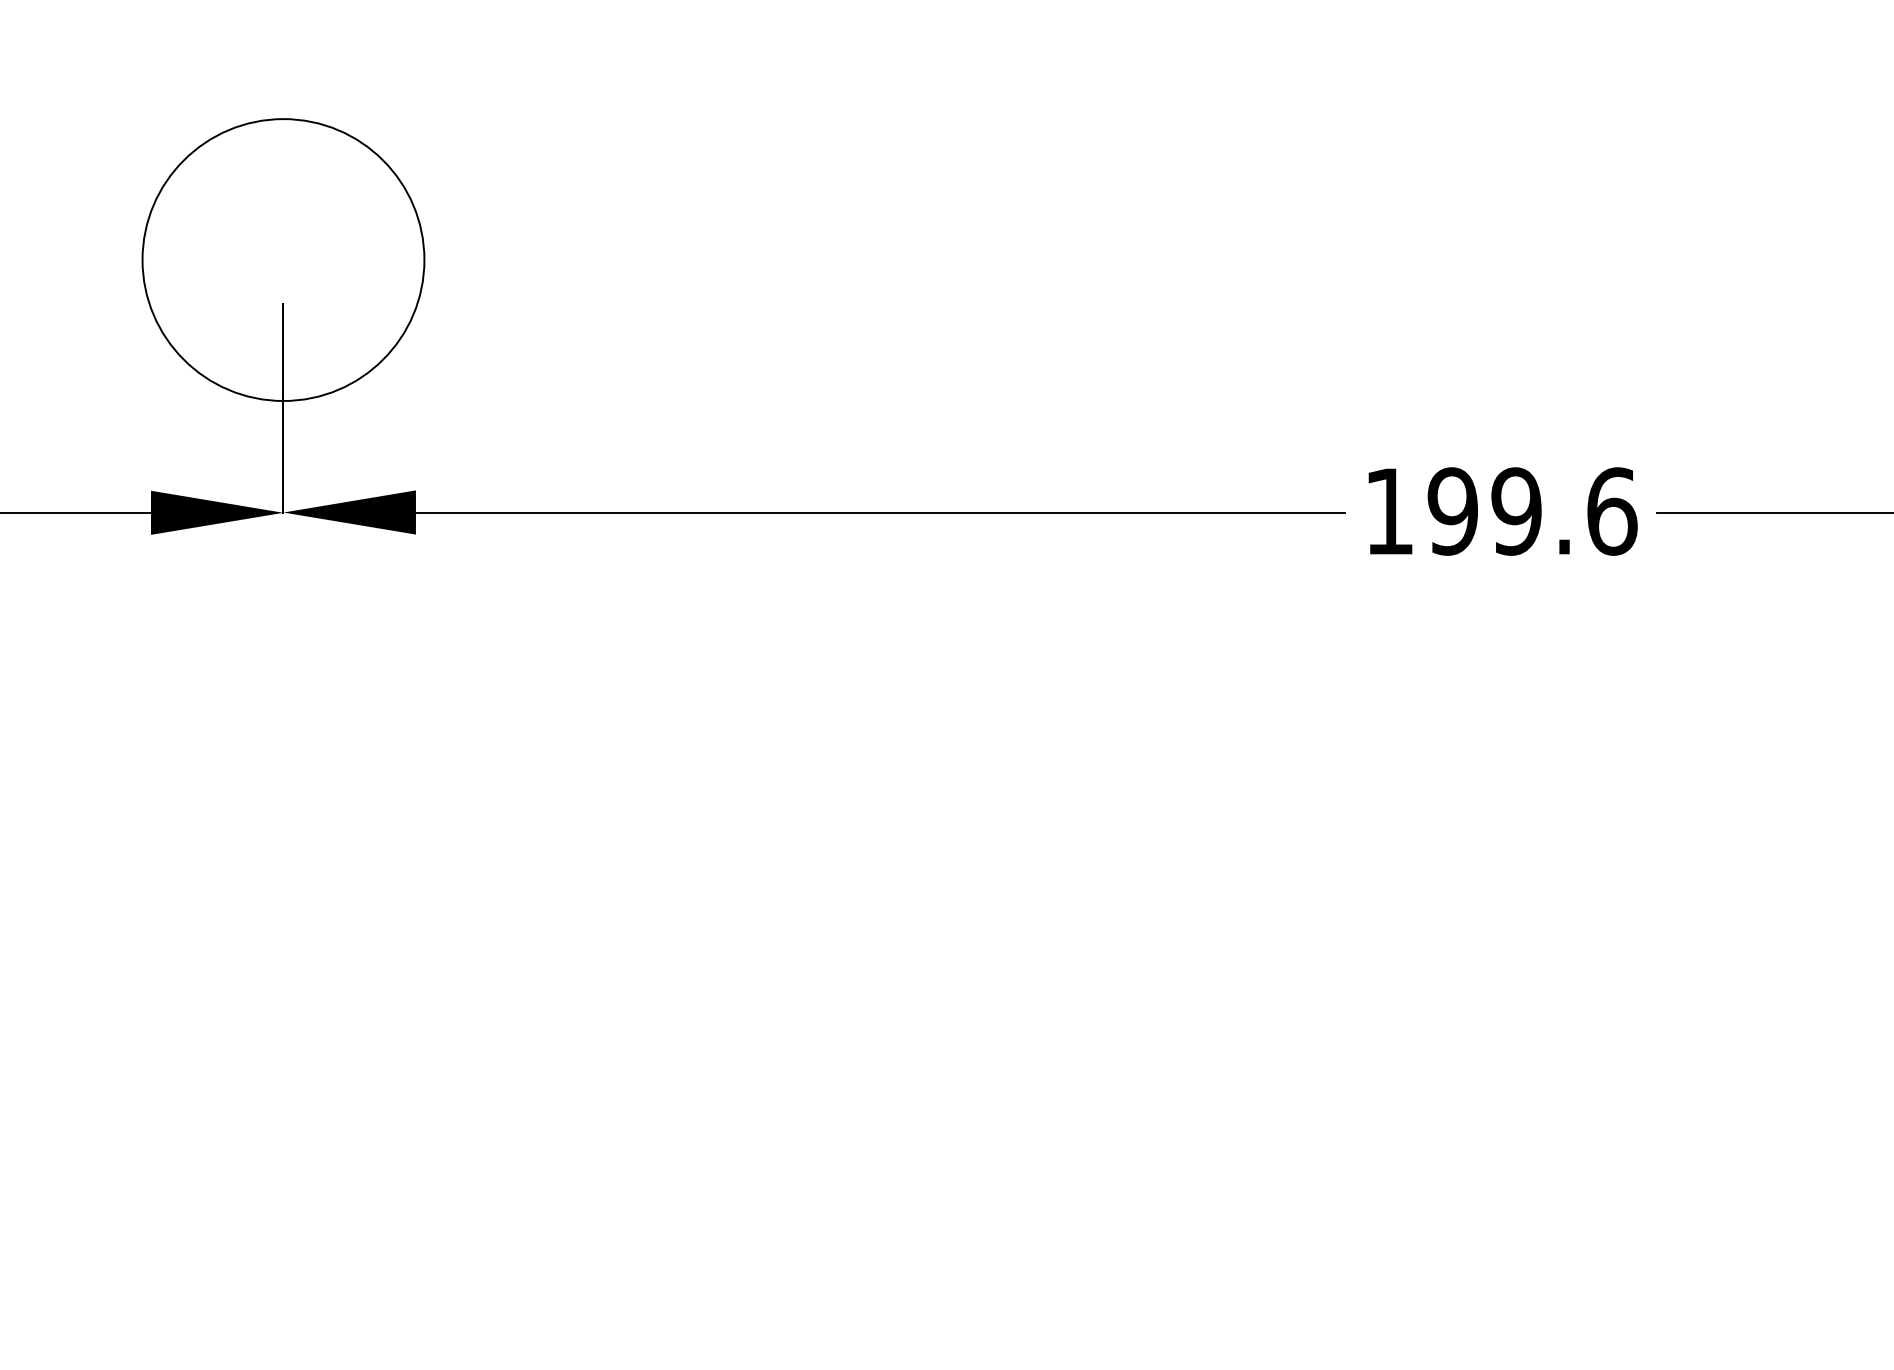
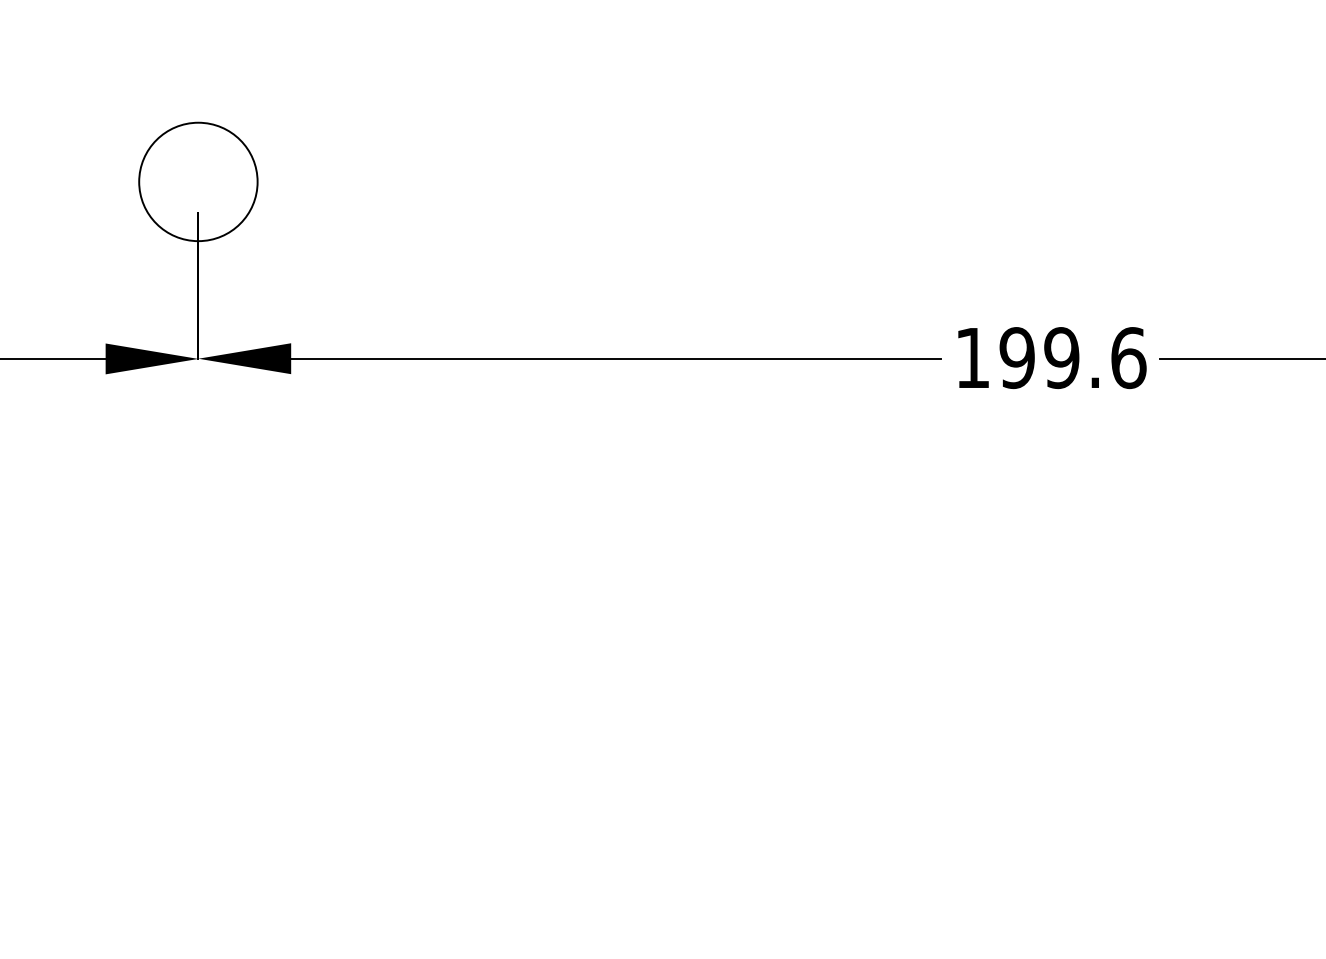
circle: (283, 259) -> (198, 181), size x0.6

